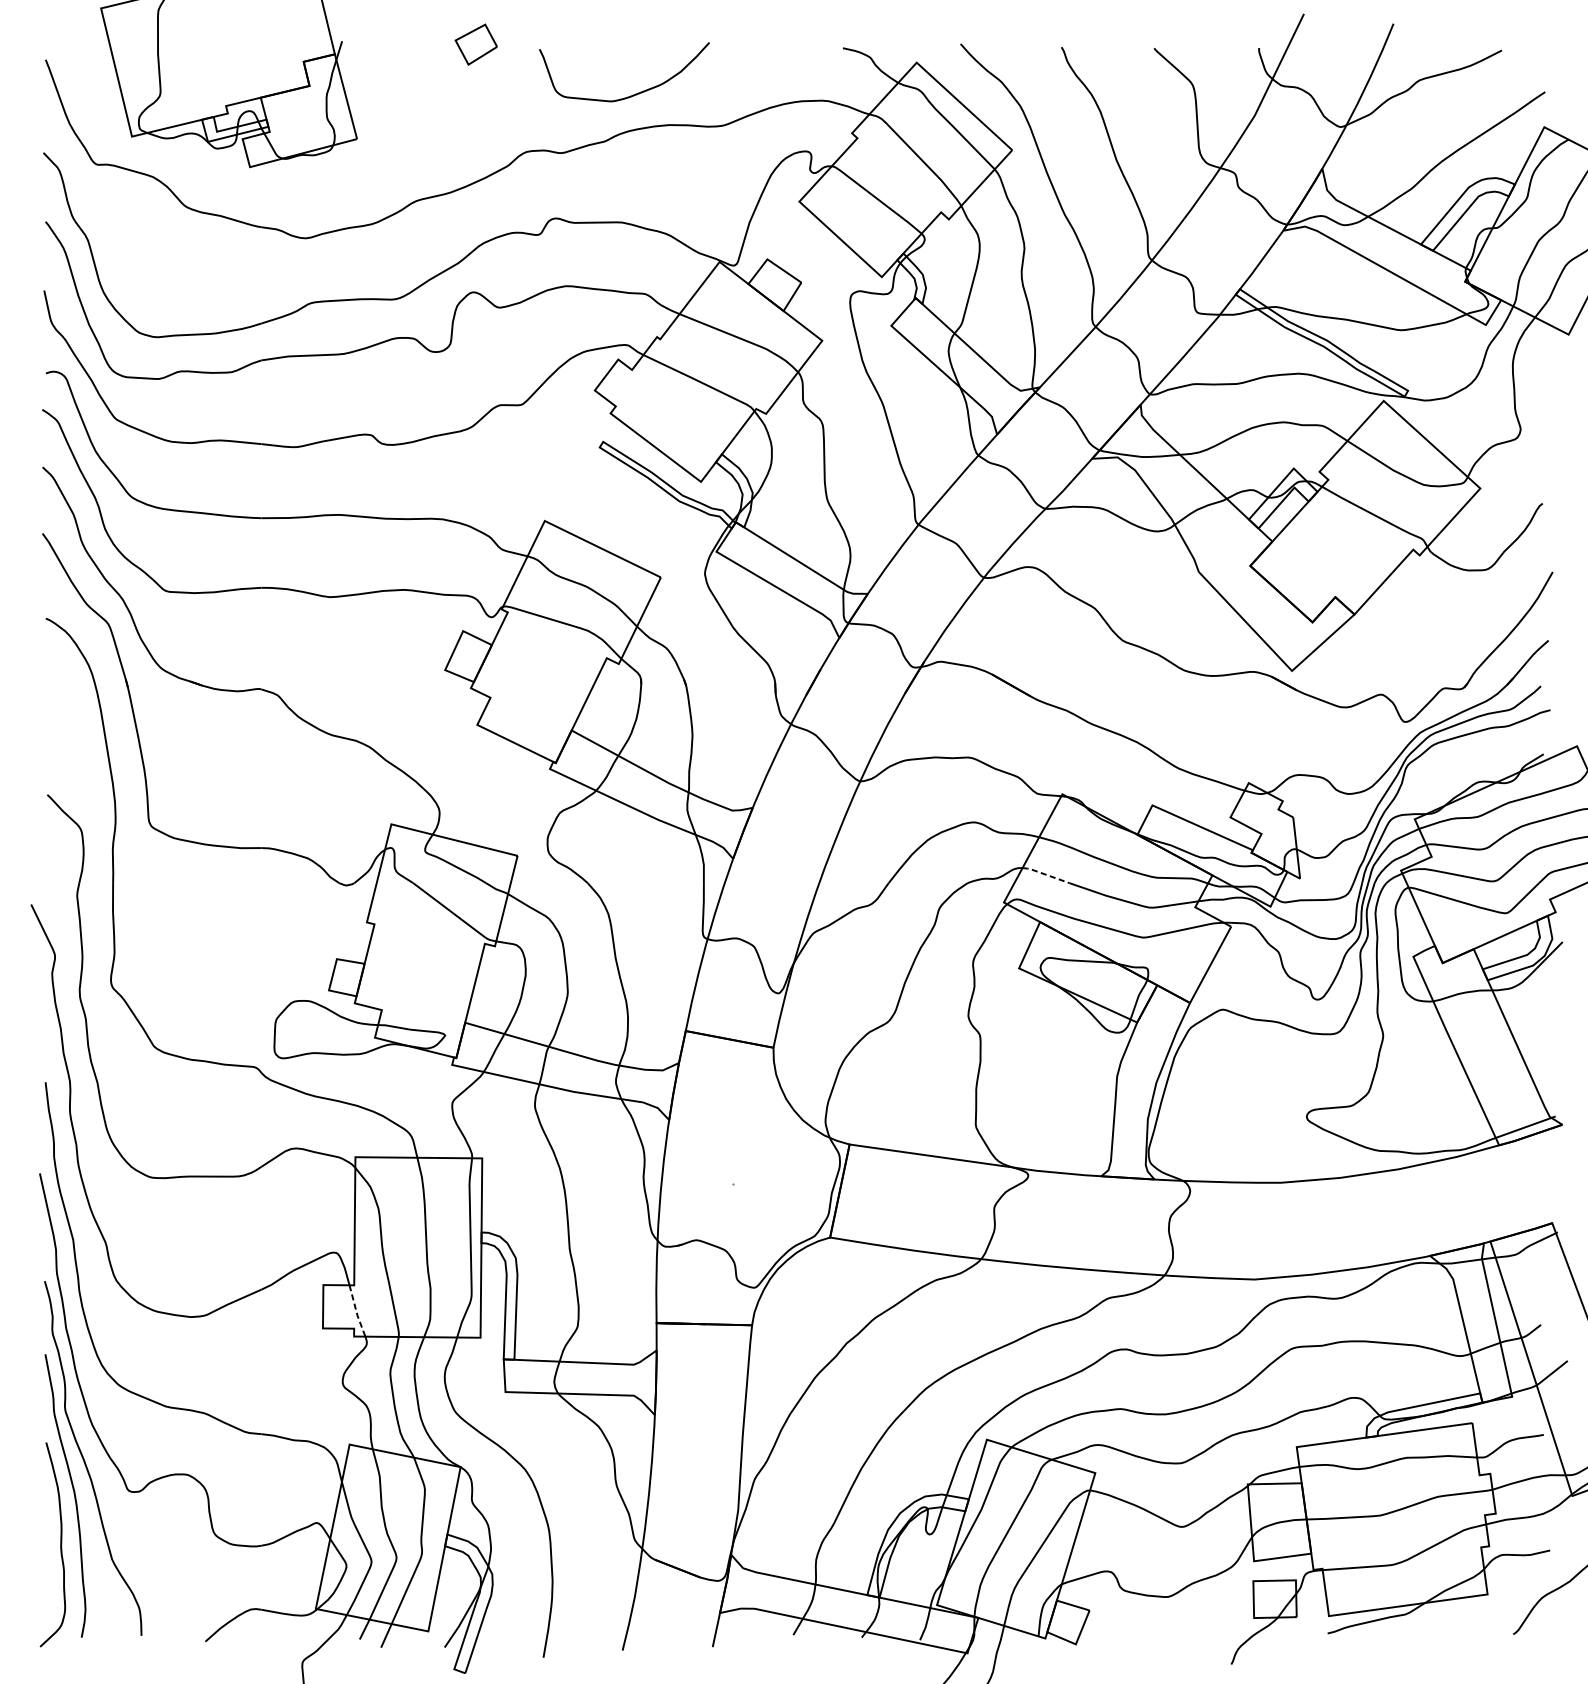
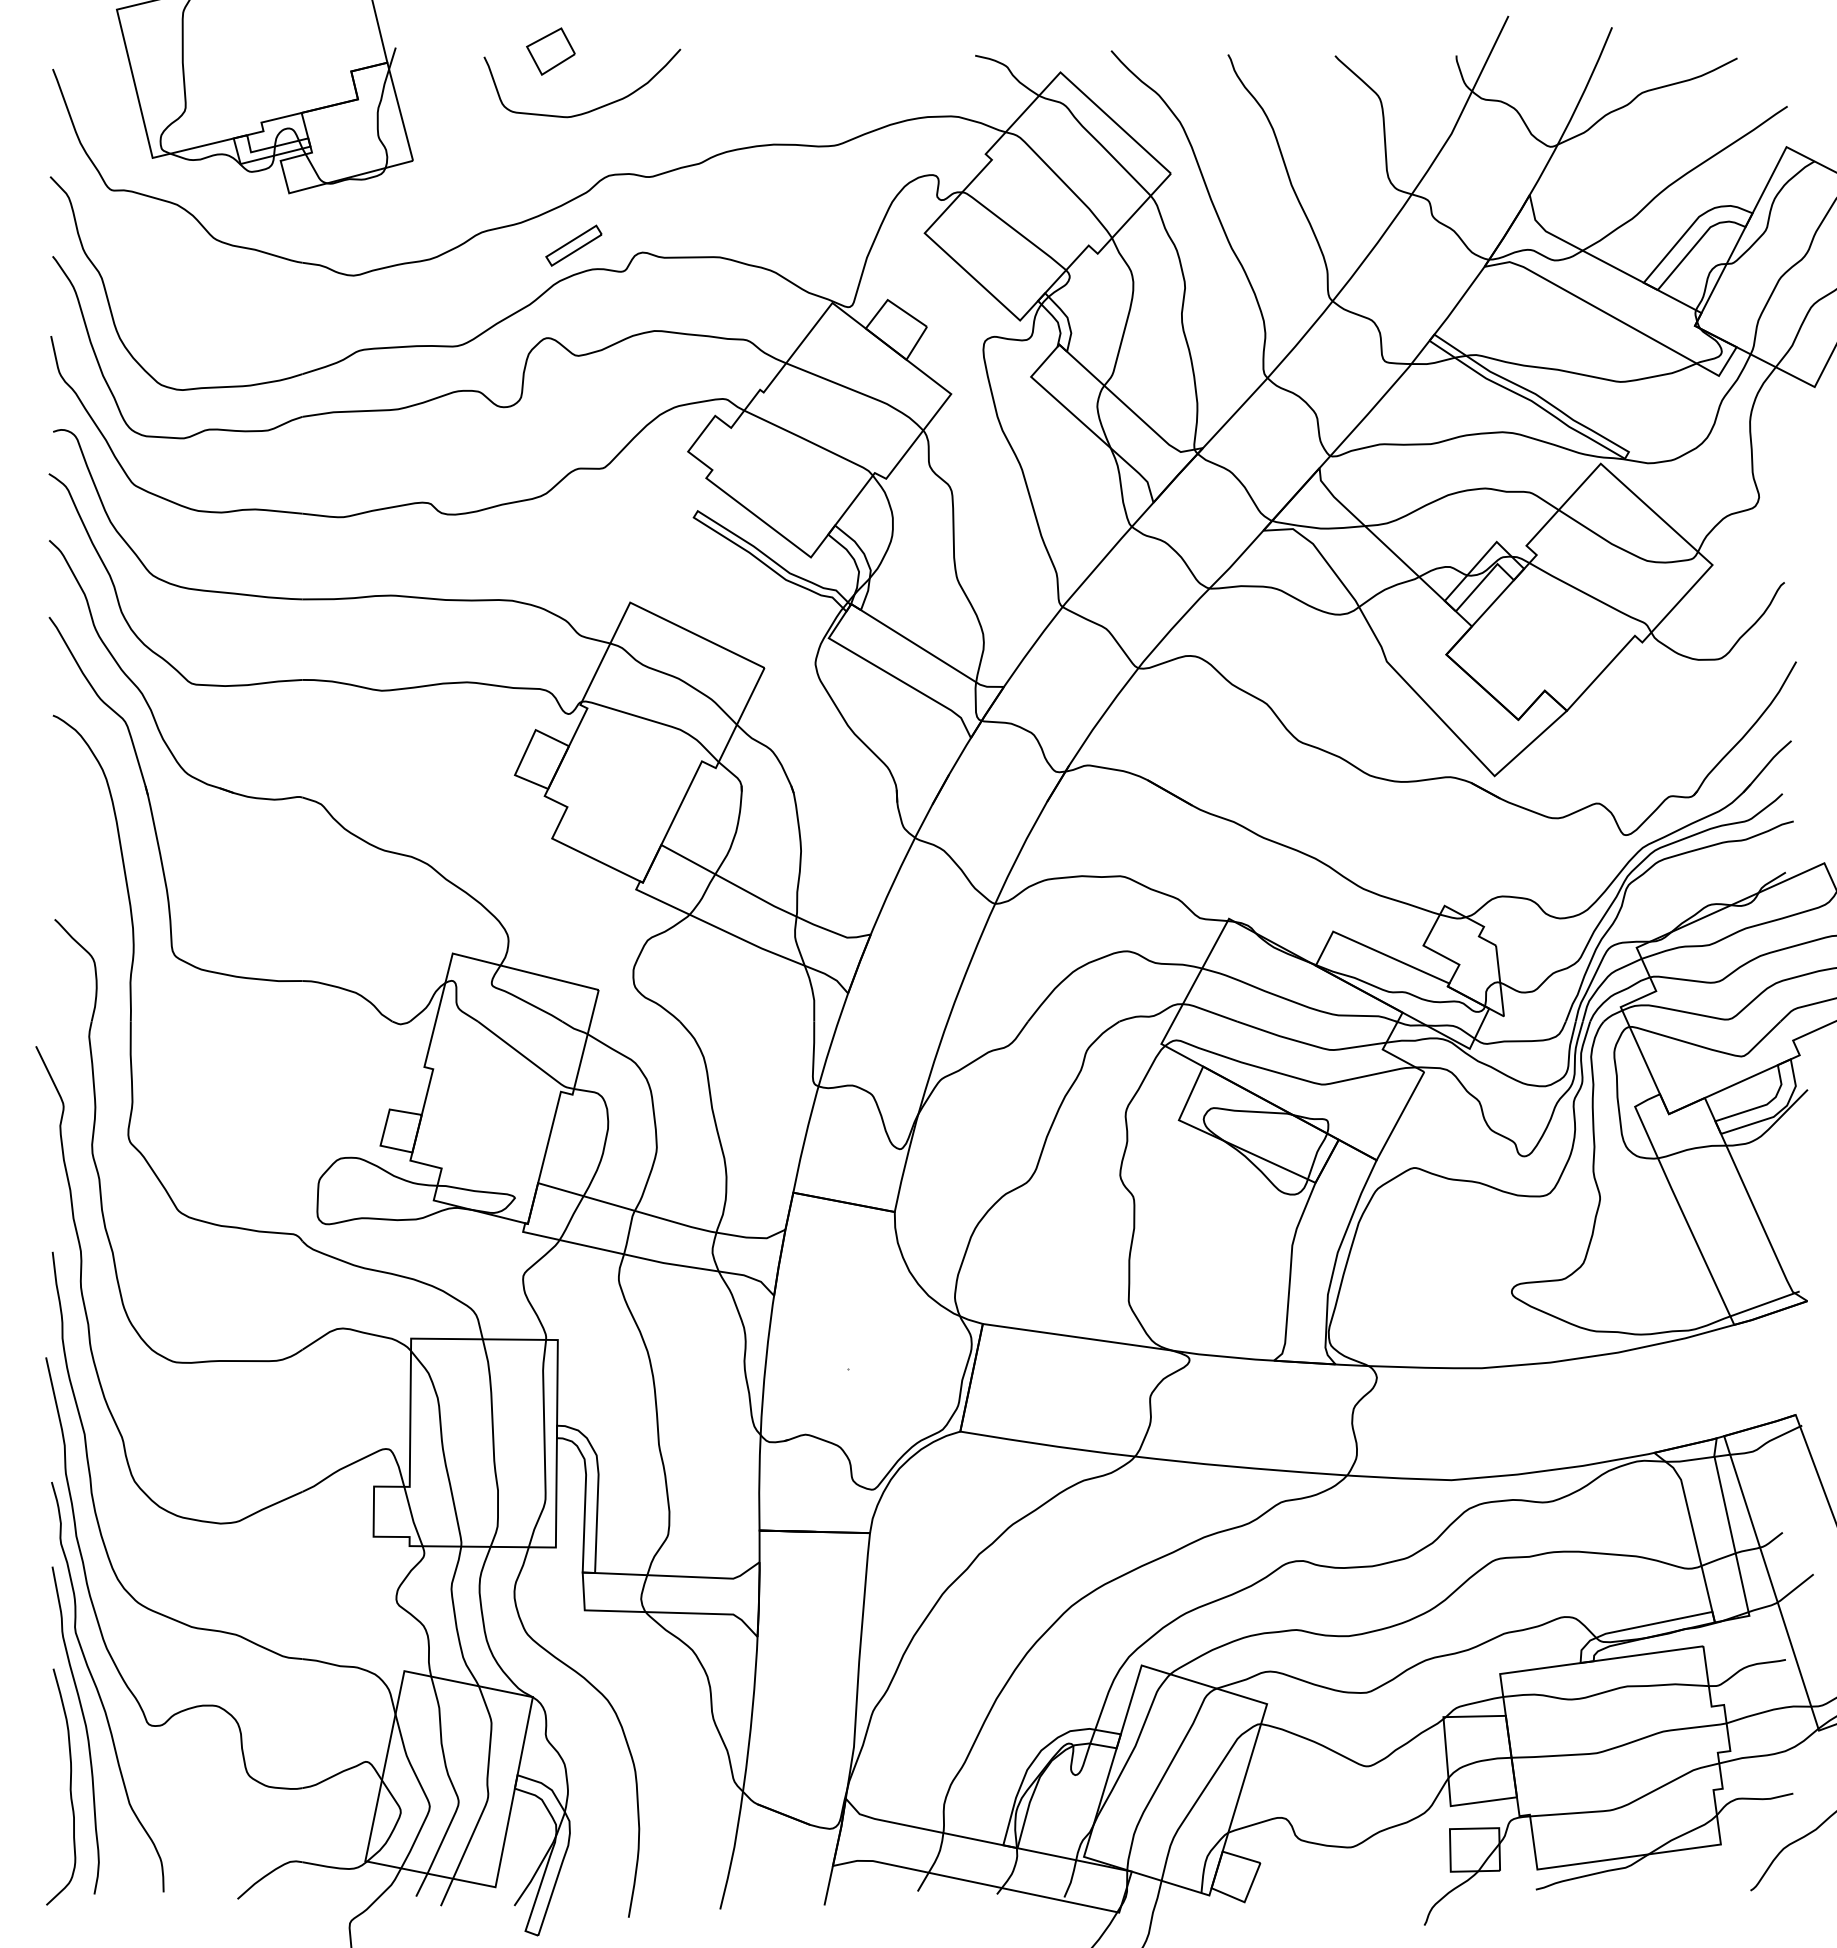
curve: (634, 93) -> (594, 108), moved
part: (495, 212) -> (573, 245), added
line: (1045, 874) -> (1209, 1011), dashed -> solid
line: (356, 1311) -> (412, 1517), dashed -> solid

